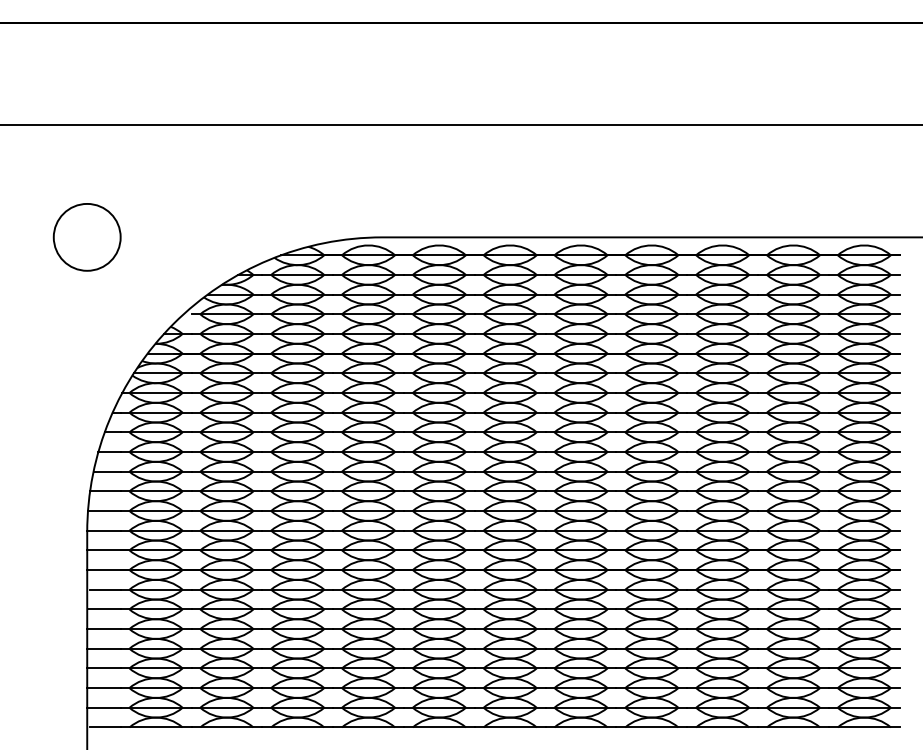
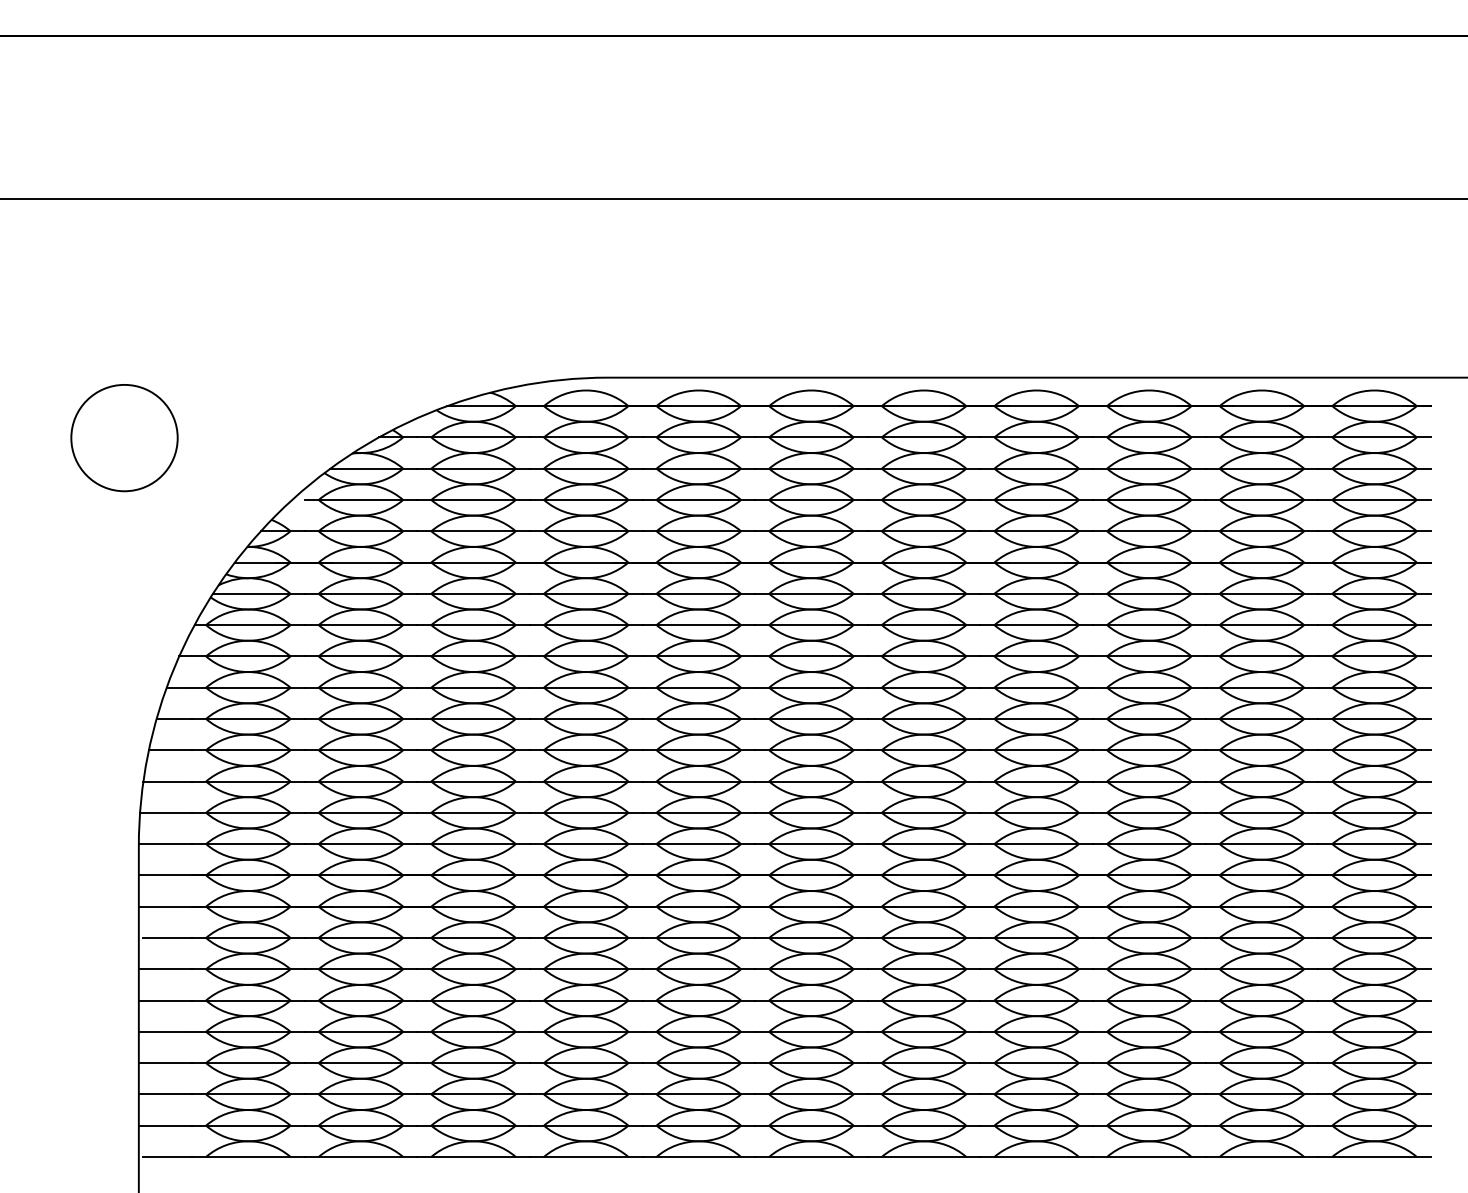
circle: (86, 237) -> (123, 438), moved

